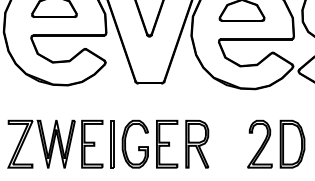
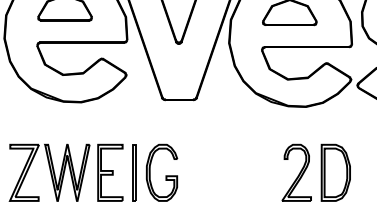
part: (182, 143) -> (218, 171), removed
part: (276, 143) -> (316, 171), moved

